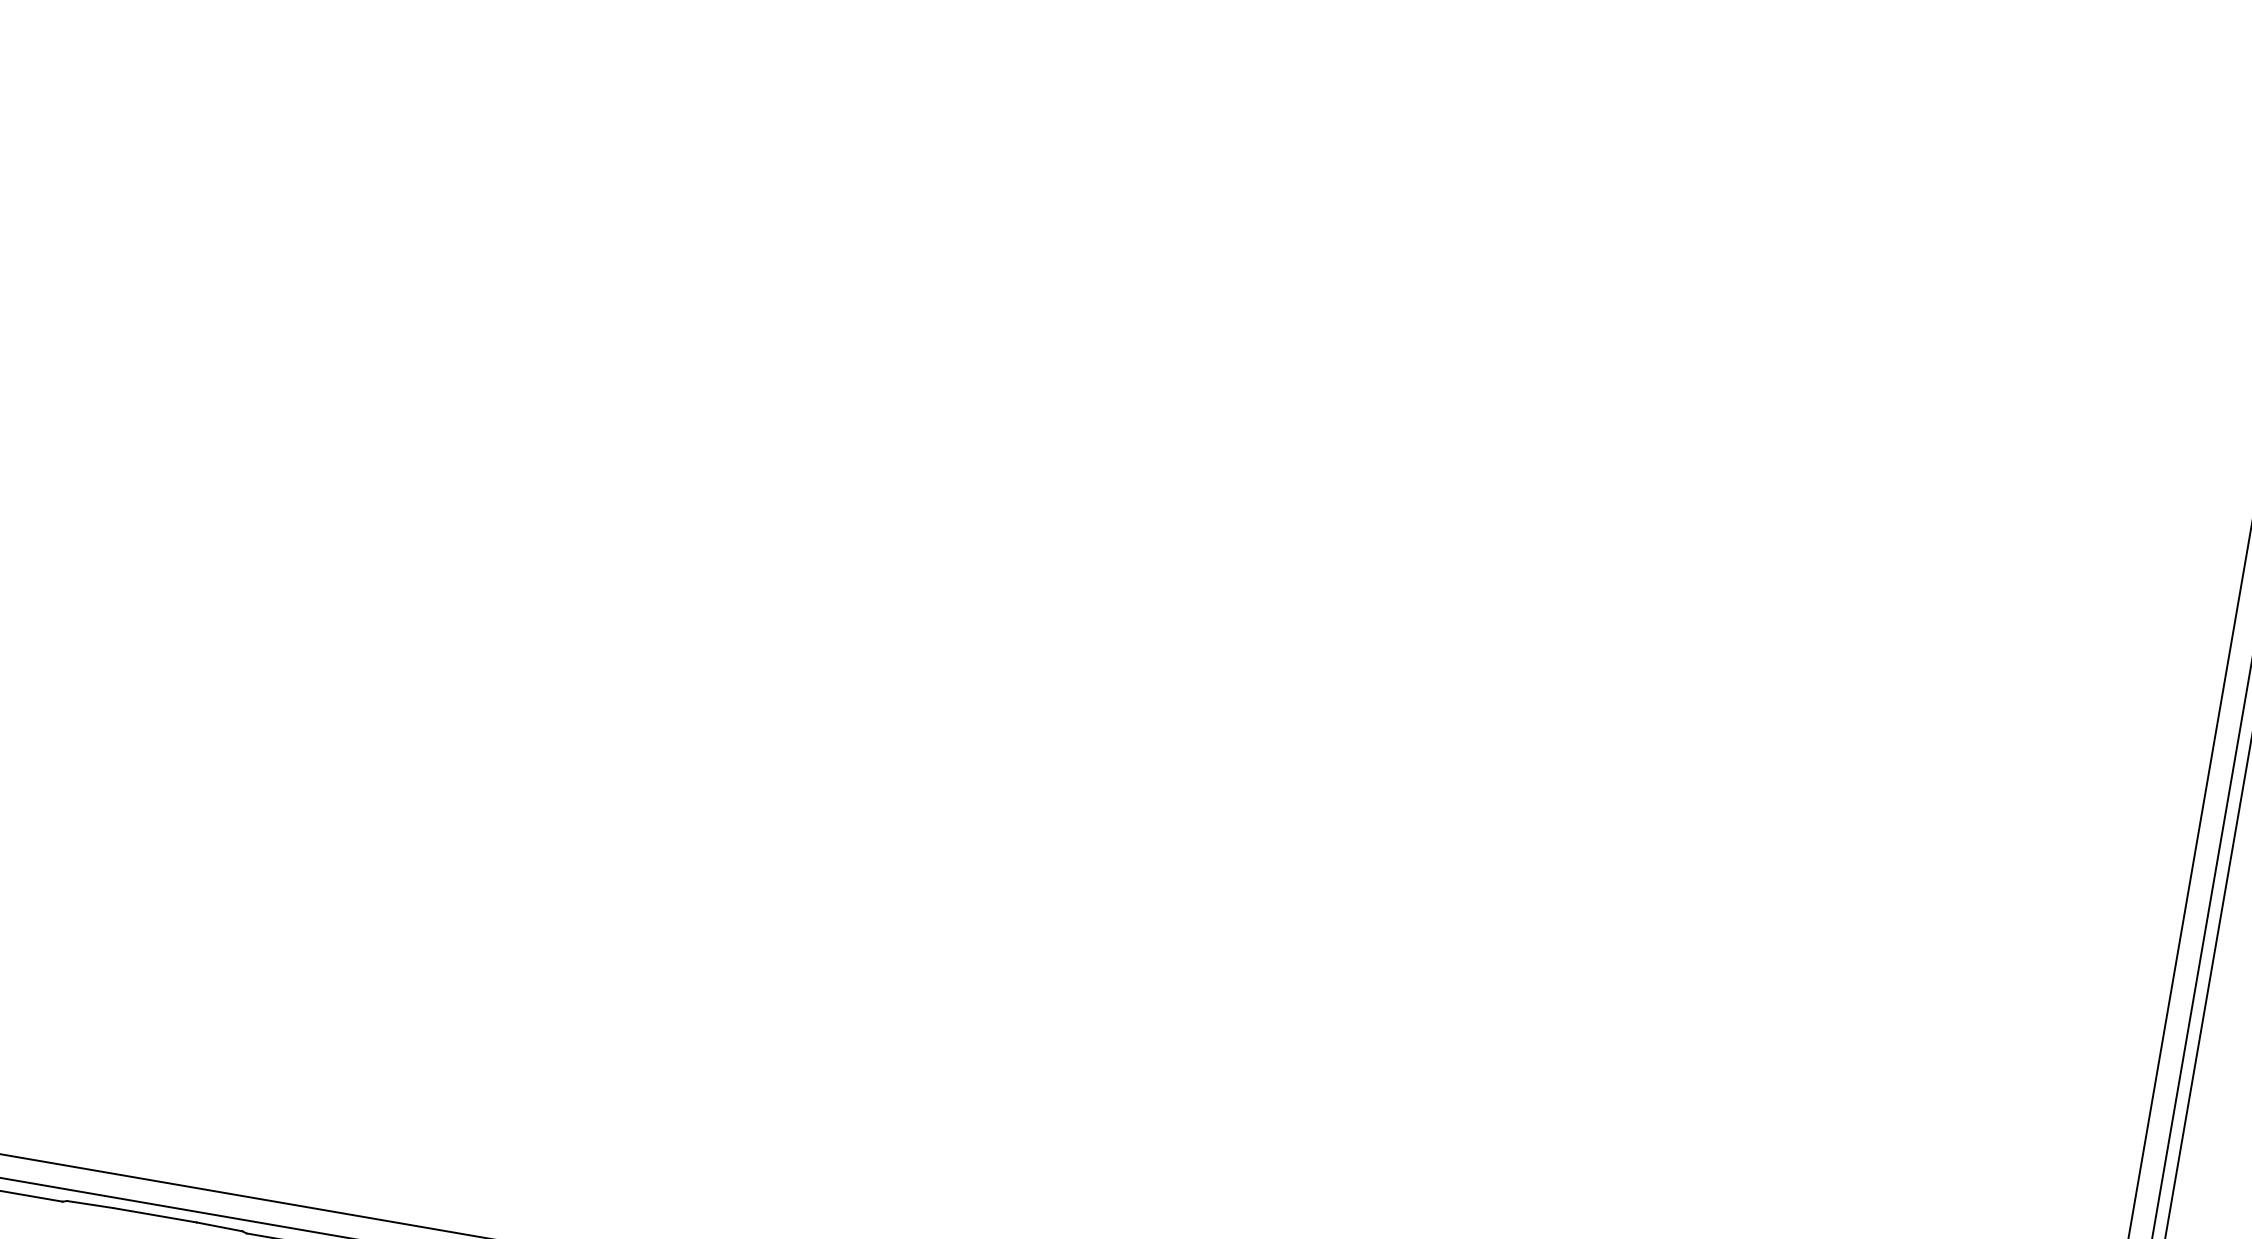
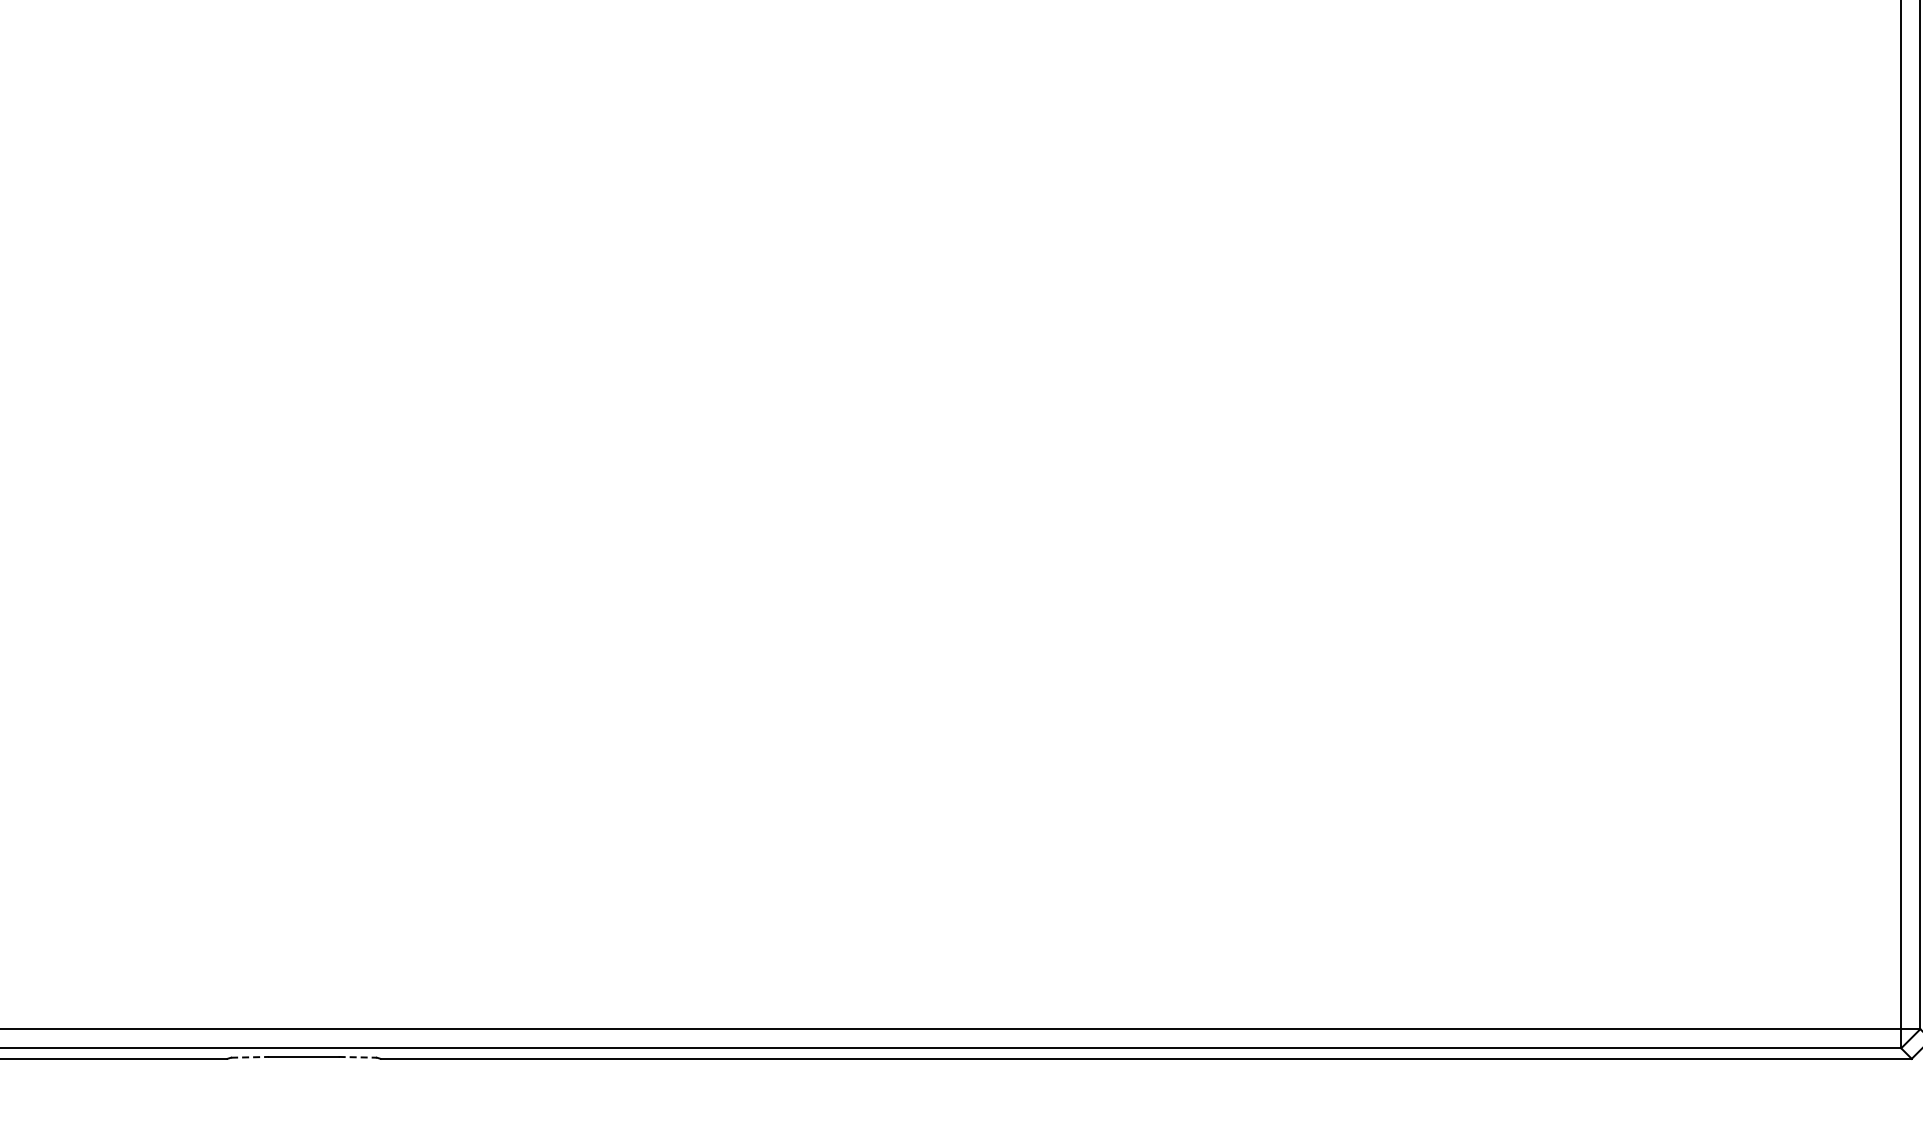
line: (90, 1204) -> (250, 1057), solid -> dashed
line: (220, 1227) -> (358, 1057), solid -> dashed

